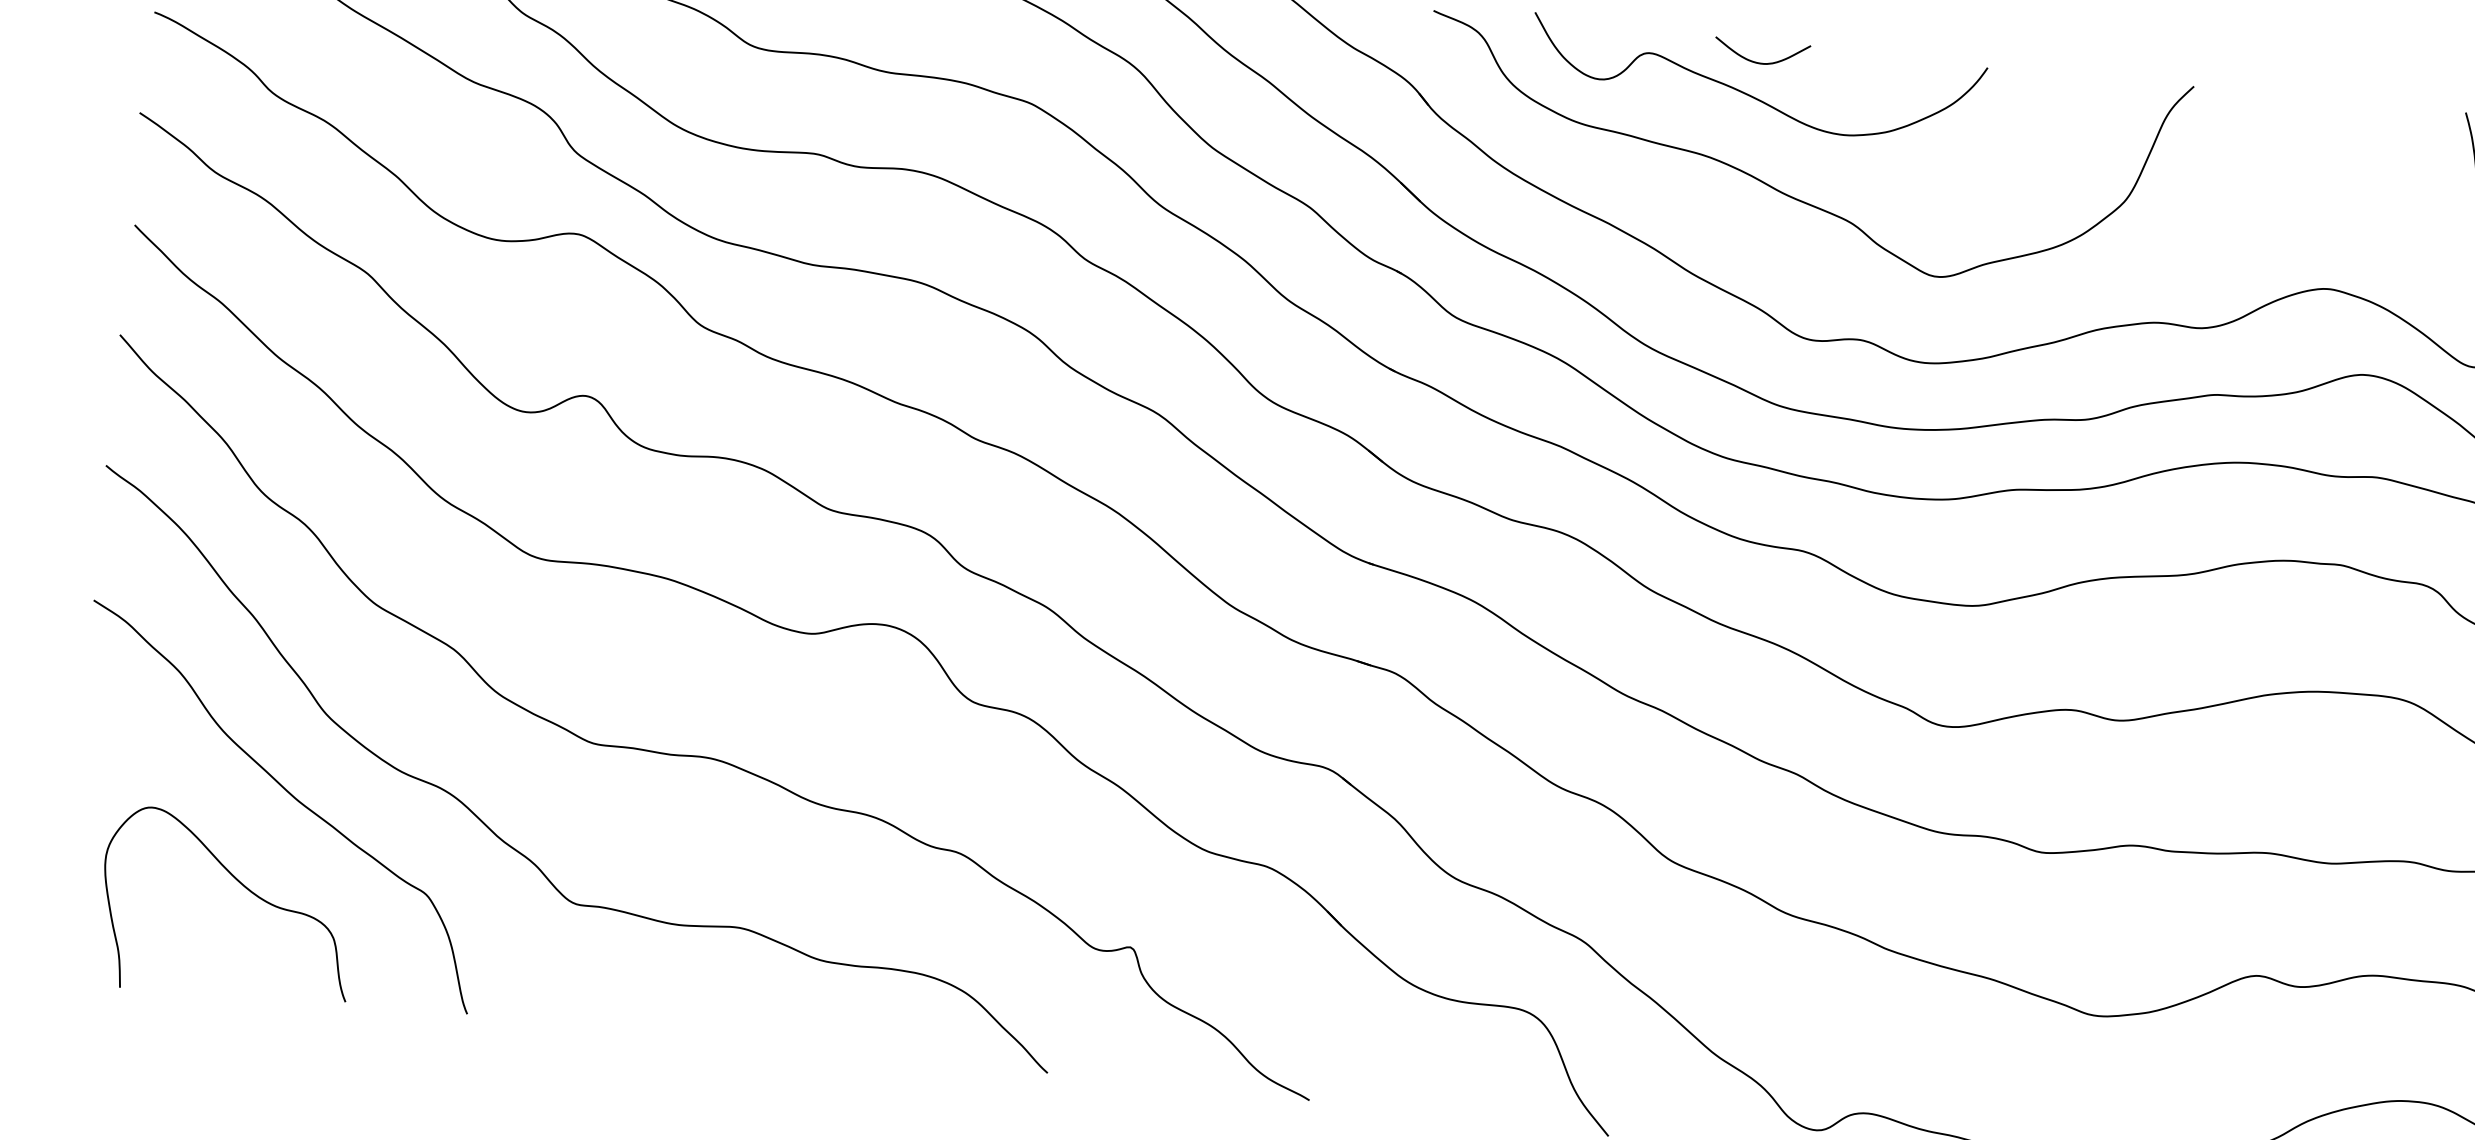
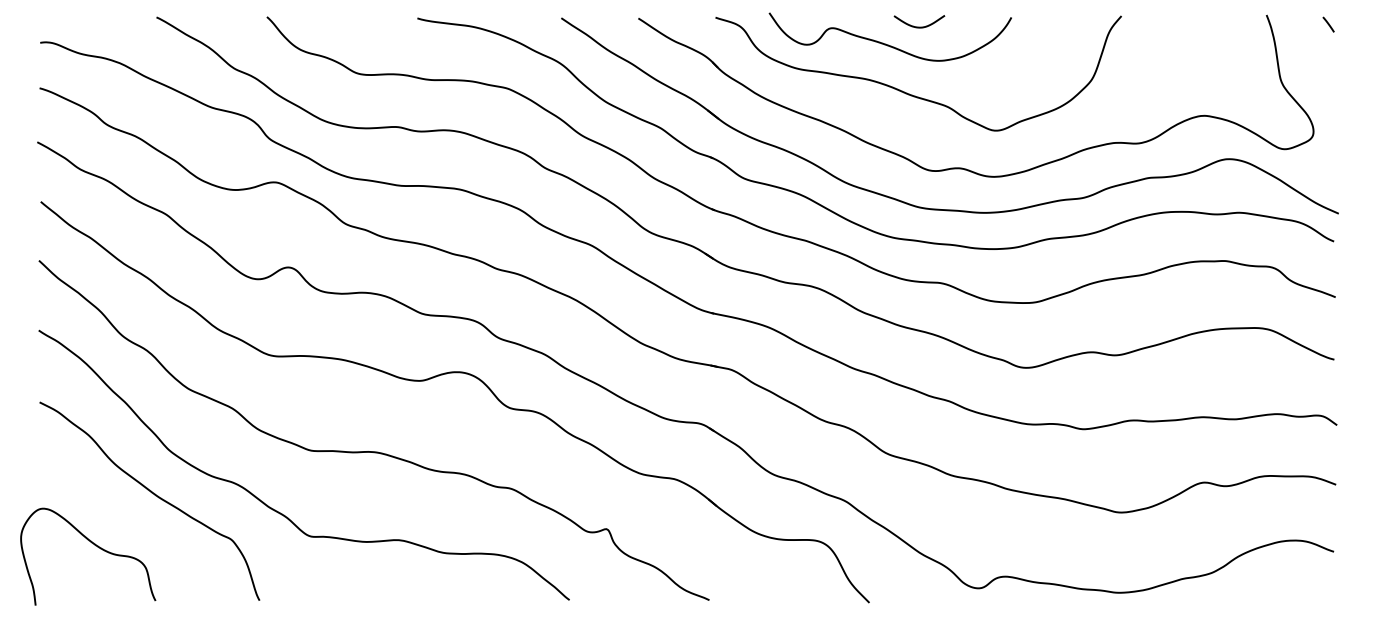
curve: (1761, 61) -> (919, 26), moved
curve: (243, 888) -> (95, 546), moved

